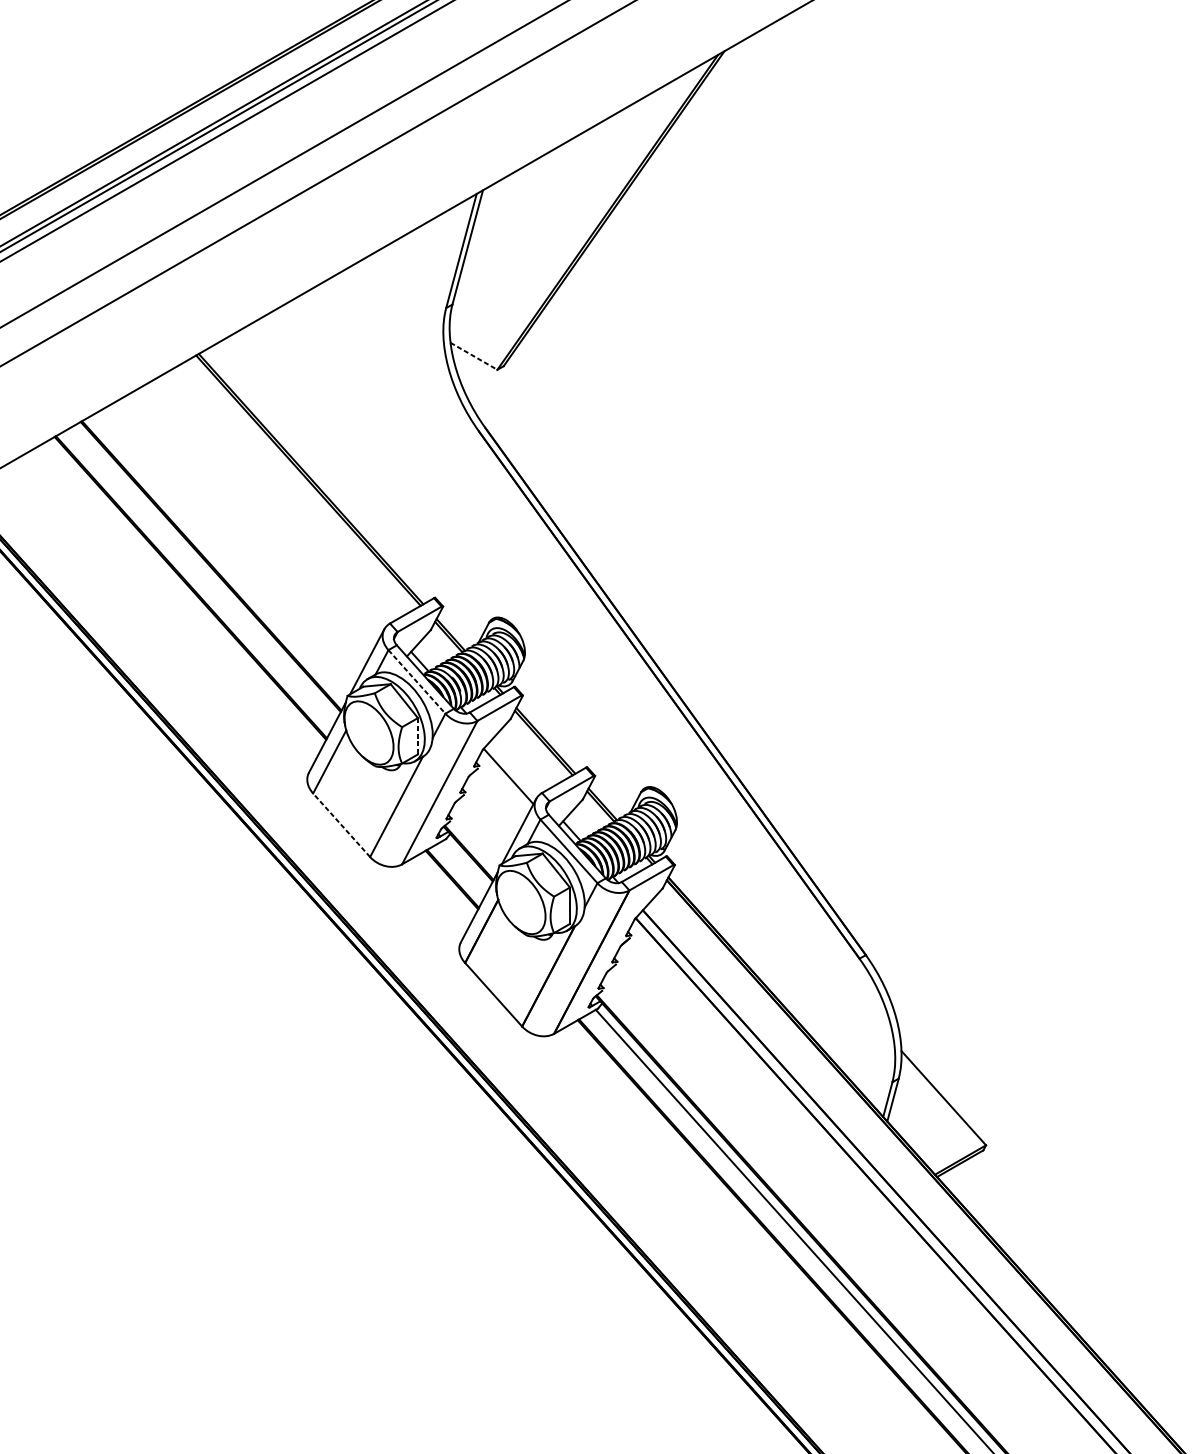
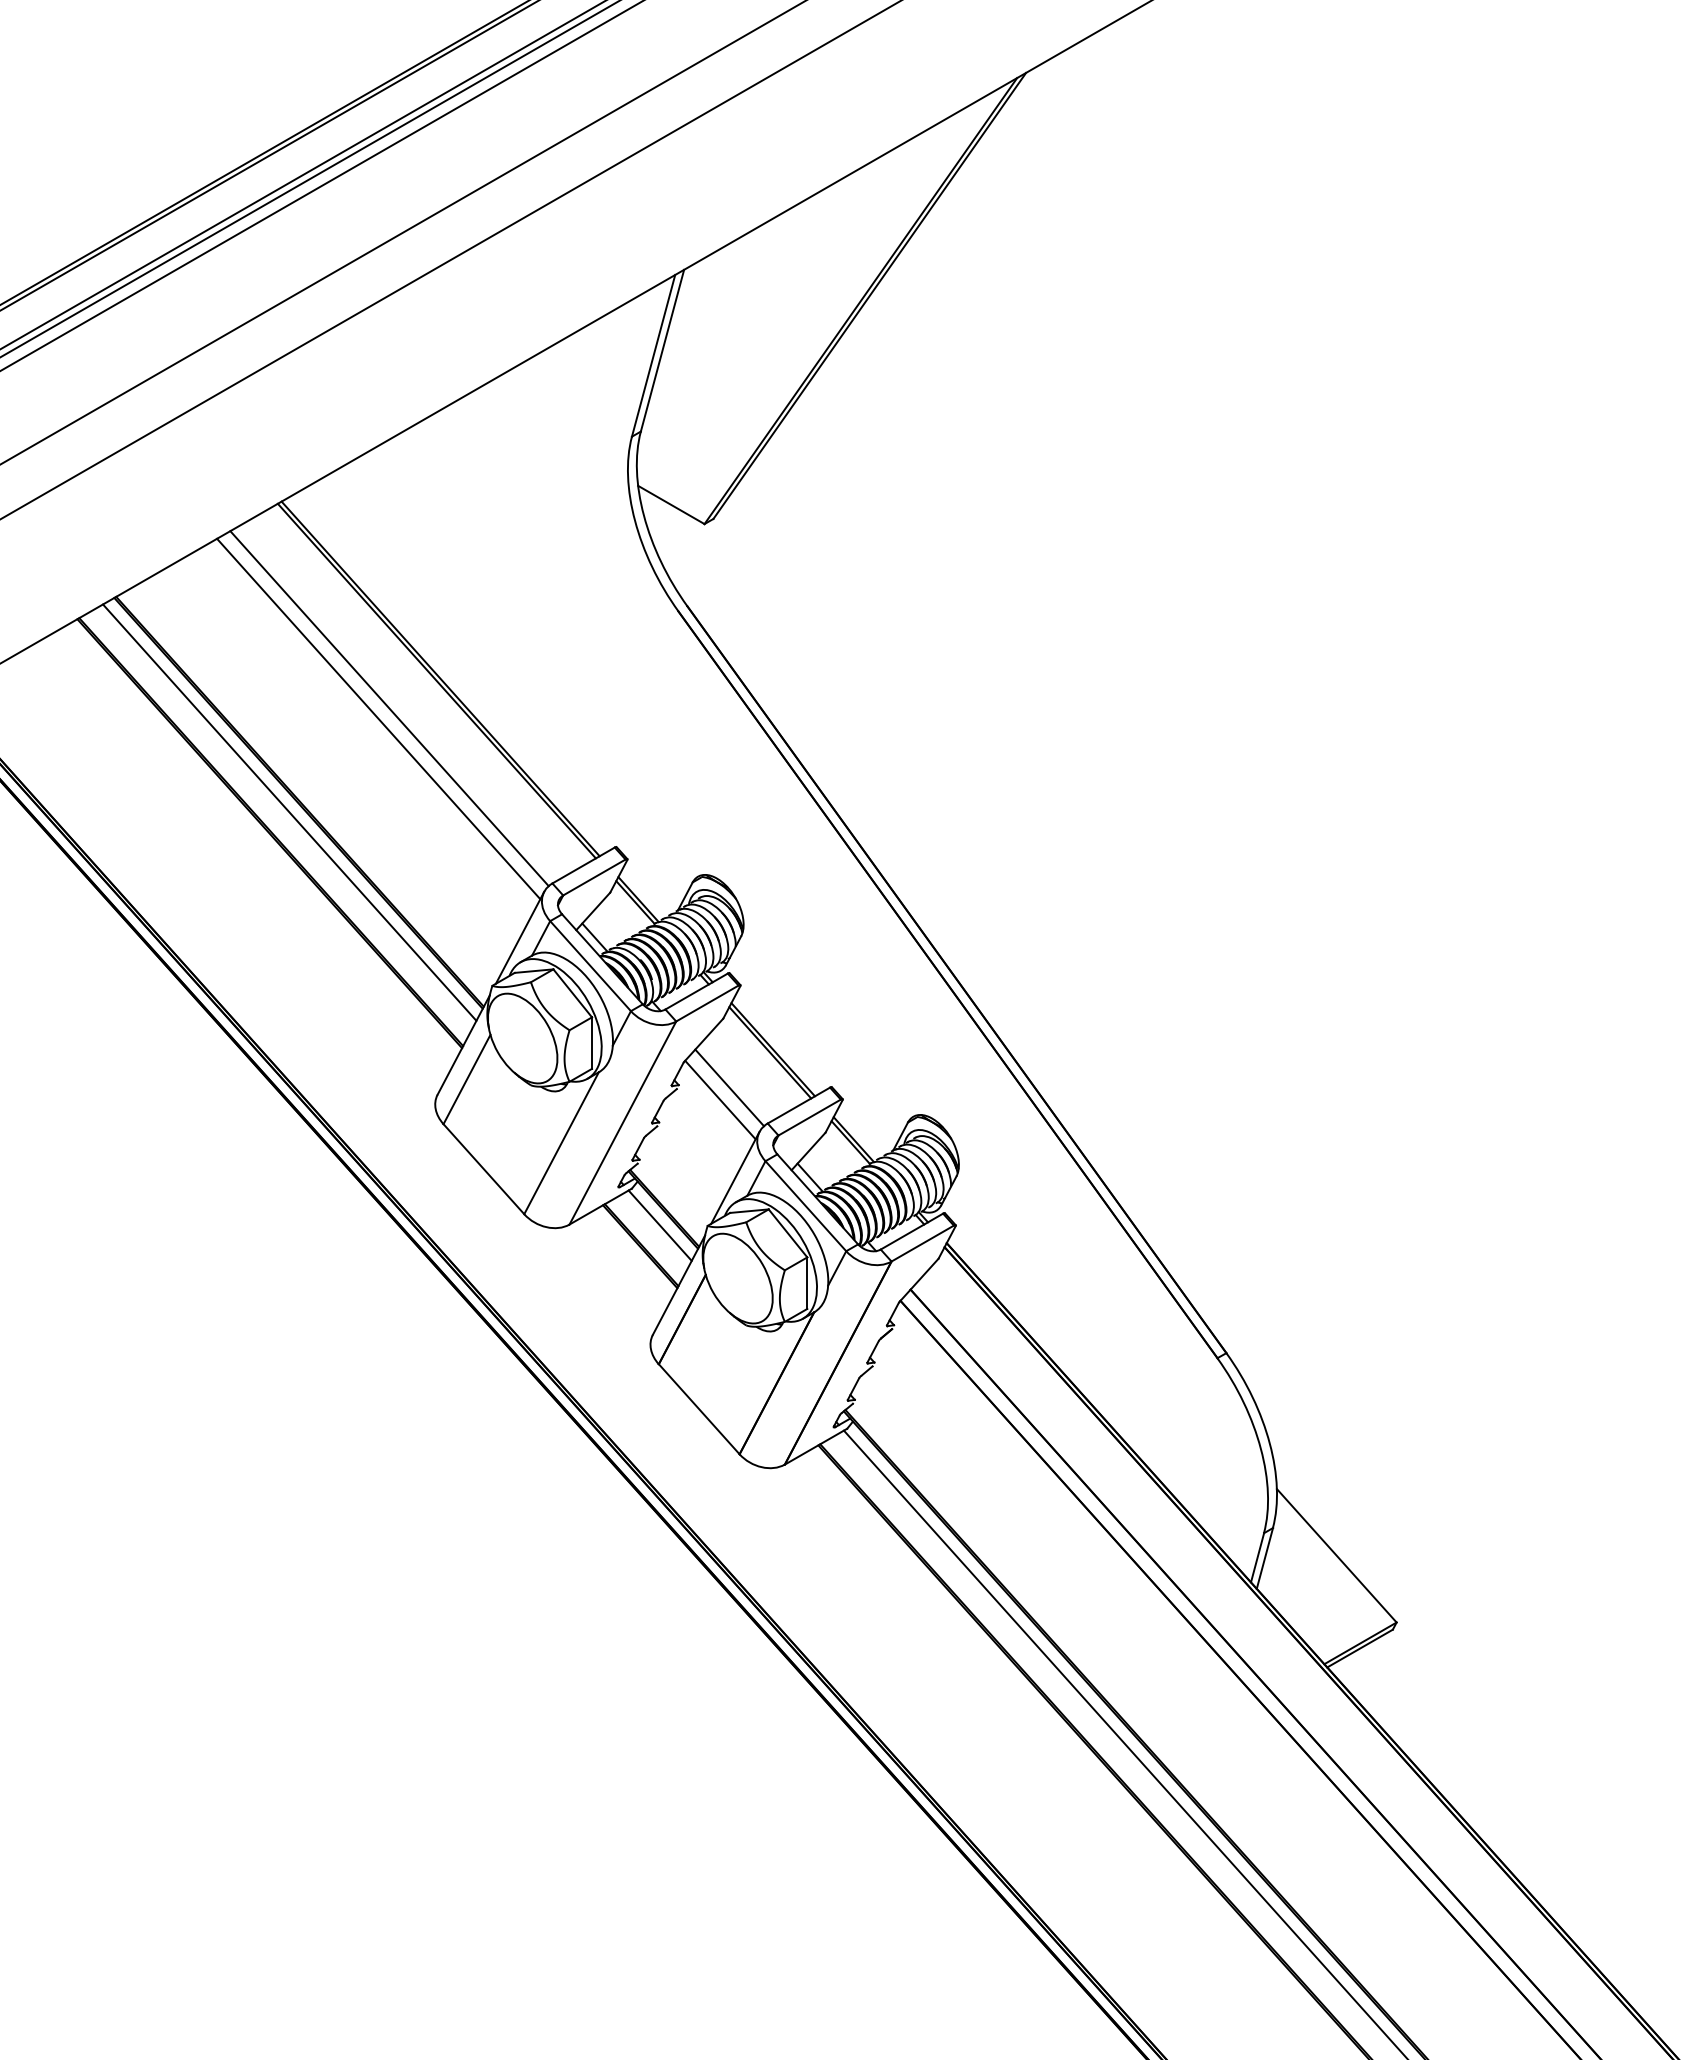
line: (474, 356) -> (671, 505), dashed -> solid
line: (275, 500) -> (389, 708), added
line: (267, 507) -> (378, 718), added
line: (204, 573) -> (289, 812), added
line: (416, 682) -> (590, 966), dashed -> solid
line: (418, 736) -> (592, 1043), dashed -> solid
line: (515, 767) -> (729, 1087), added
line: (341, 824) -> (483, 1168), dashed -> solid
line: (465, 865) -> (659, 1225), added

